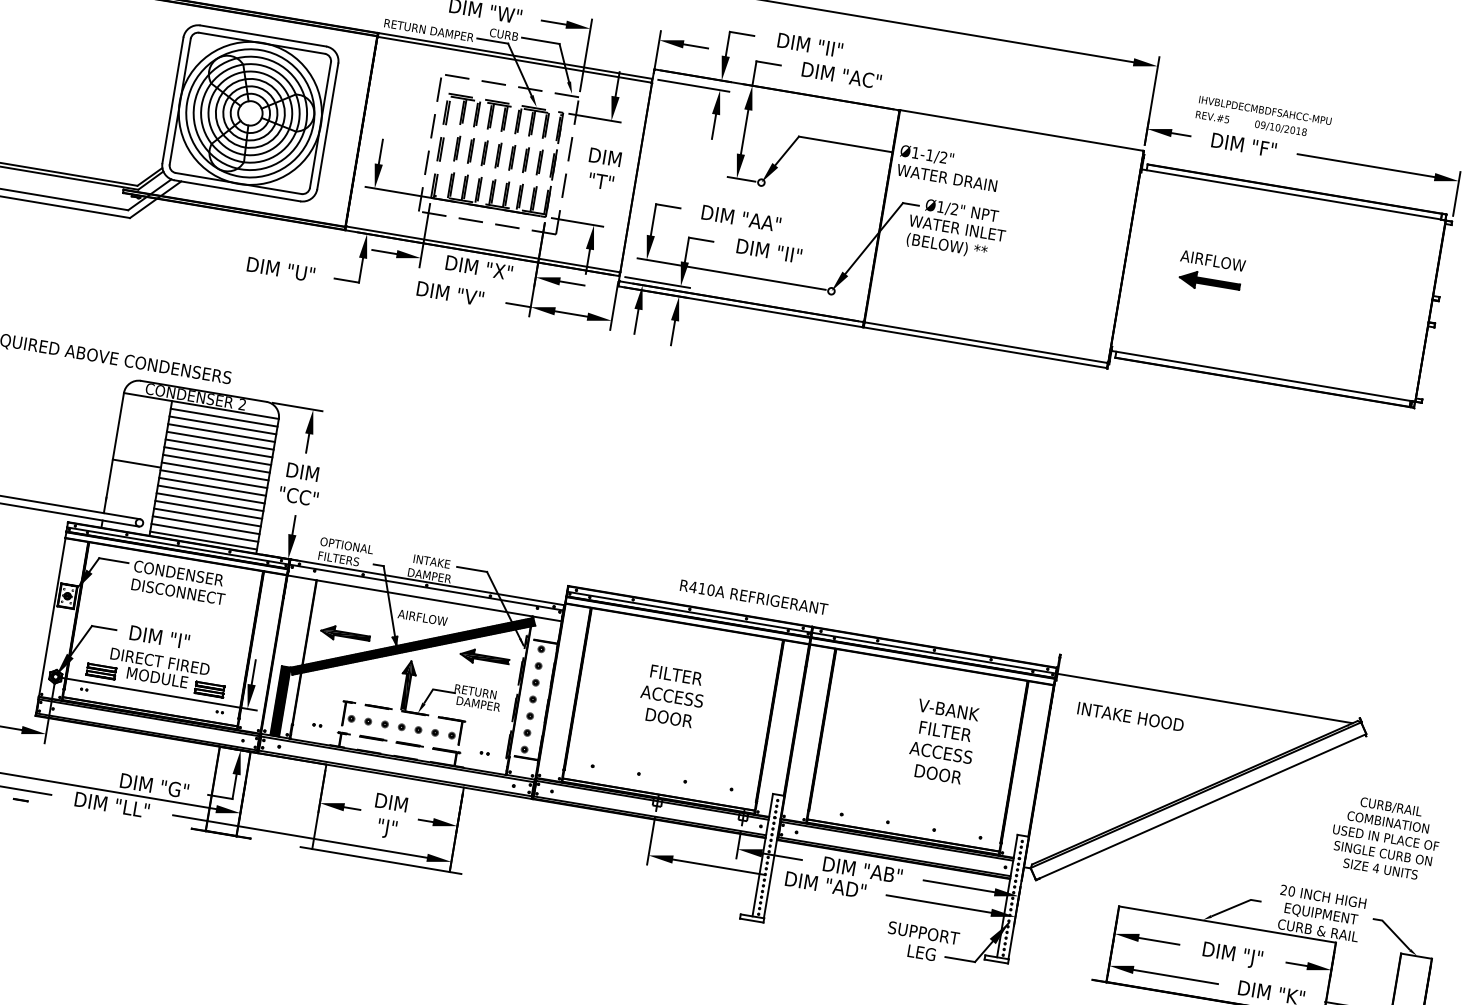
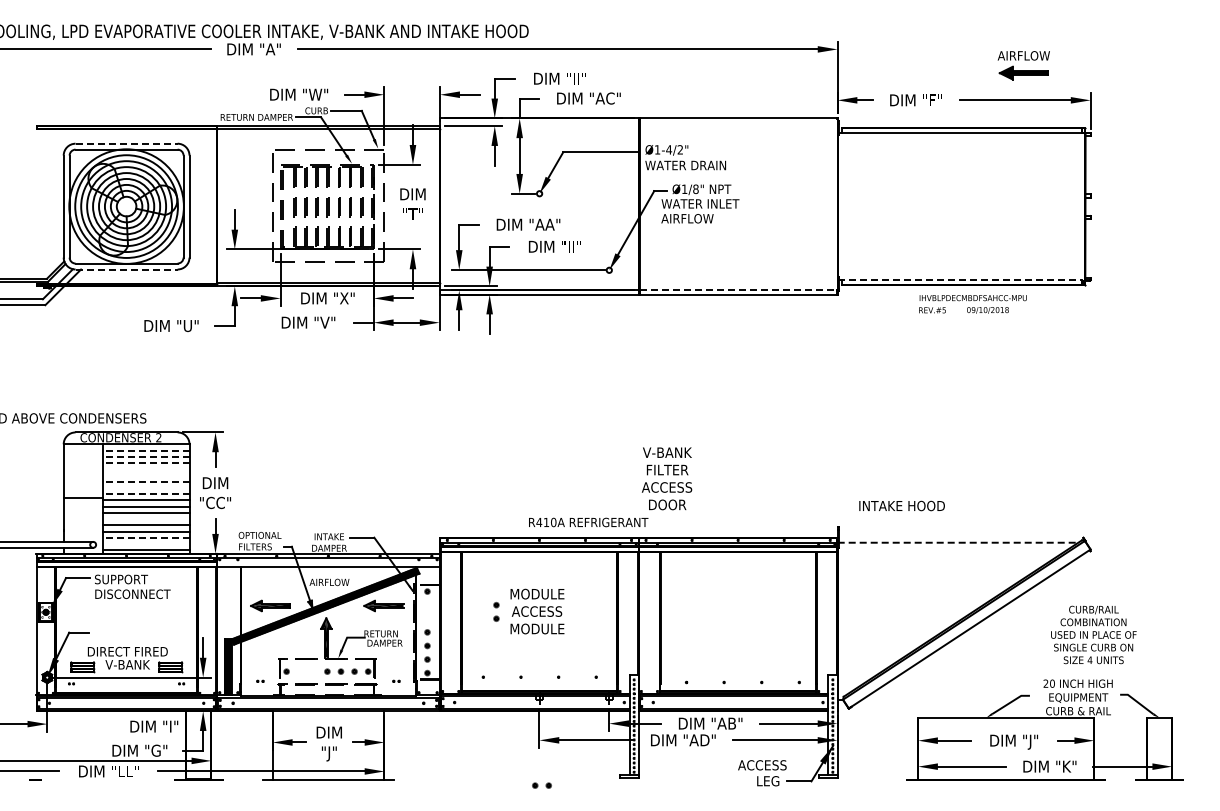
line: (264, 35) -> (127, 143), solid -> dashed
text: (1263, 118) -> (972, 304), moved
text: (930, 154) -> (669, 149), Ø1-1/2" -> Ø1-4/2"
line: (238, 191) -> (127, 269), solid -> dashed
text: (954, 209) -> (695, 189), Ø1/2" -> Ø1/8"
text: (946, 246) -> (694, 219), (BELOW) ** -> AIRFLOW
part: (1210, 272) -> (1023, 65), moved
line: (986, 342) -> (738, 290), solid -> dashed
line: (1260, 375) -> (959, 280), solid -> dashed
line: (223, 417) -> (145, 450), solid -> dashed
line: (222, 424) -> (145, 456), solid -> dashed
line: (220, 433) -> (145, 463), solid -> dashed
line: (219, 440) -> (145, 469), removed
line: (218, 448) -> (145, 475), removed
line: (216, 455) -> (145, 481), solid -> dashed
line: (215, 463) -> (145, 487), removed
line: (214, 471) -> (145, 494), solid -> dashed
line: (209, 502) -> (145, 519), removed
line: (205, 524) -> (145, 537), solid -> dashed
line: (204, 533) -> (145, 544), removed
text: (178, 573) -> (130, 579), CONDENSER -> SUPPORT
text: (160, 637) -> (154, 726), moved
part: (537, 673) -> (496, 611), moved
text: (676, 674) -> (537, 593), FILTER -> MODULE
text: (157, 677) -> (127, 664), MODULE -> V-BANK
line: (1205, 698) -> (958, 542), solid -> dashed
text: (1130, 716) -> (901, 505), moved
text: (669, 717) -> (537, 628), DOOR -> MODULE
part: (376, 722) -> (541, 785), moved
text: (943, 741) -> (667, 478), moved
text: (1385, 837) -> (1093, 634), moved
text: (922, 933) -> (766, 765), SUPPORT -> ACCESS

